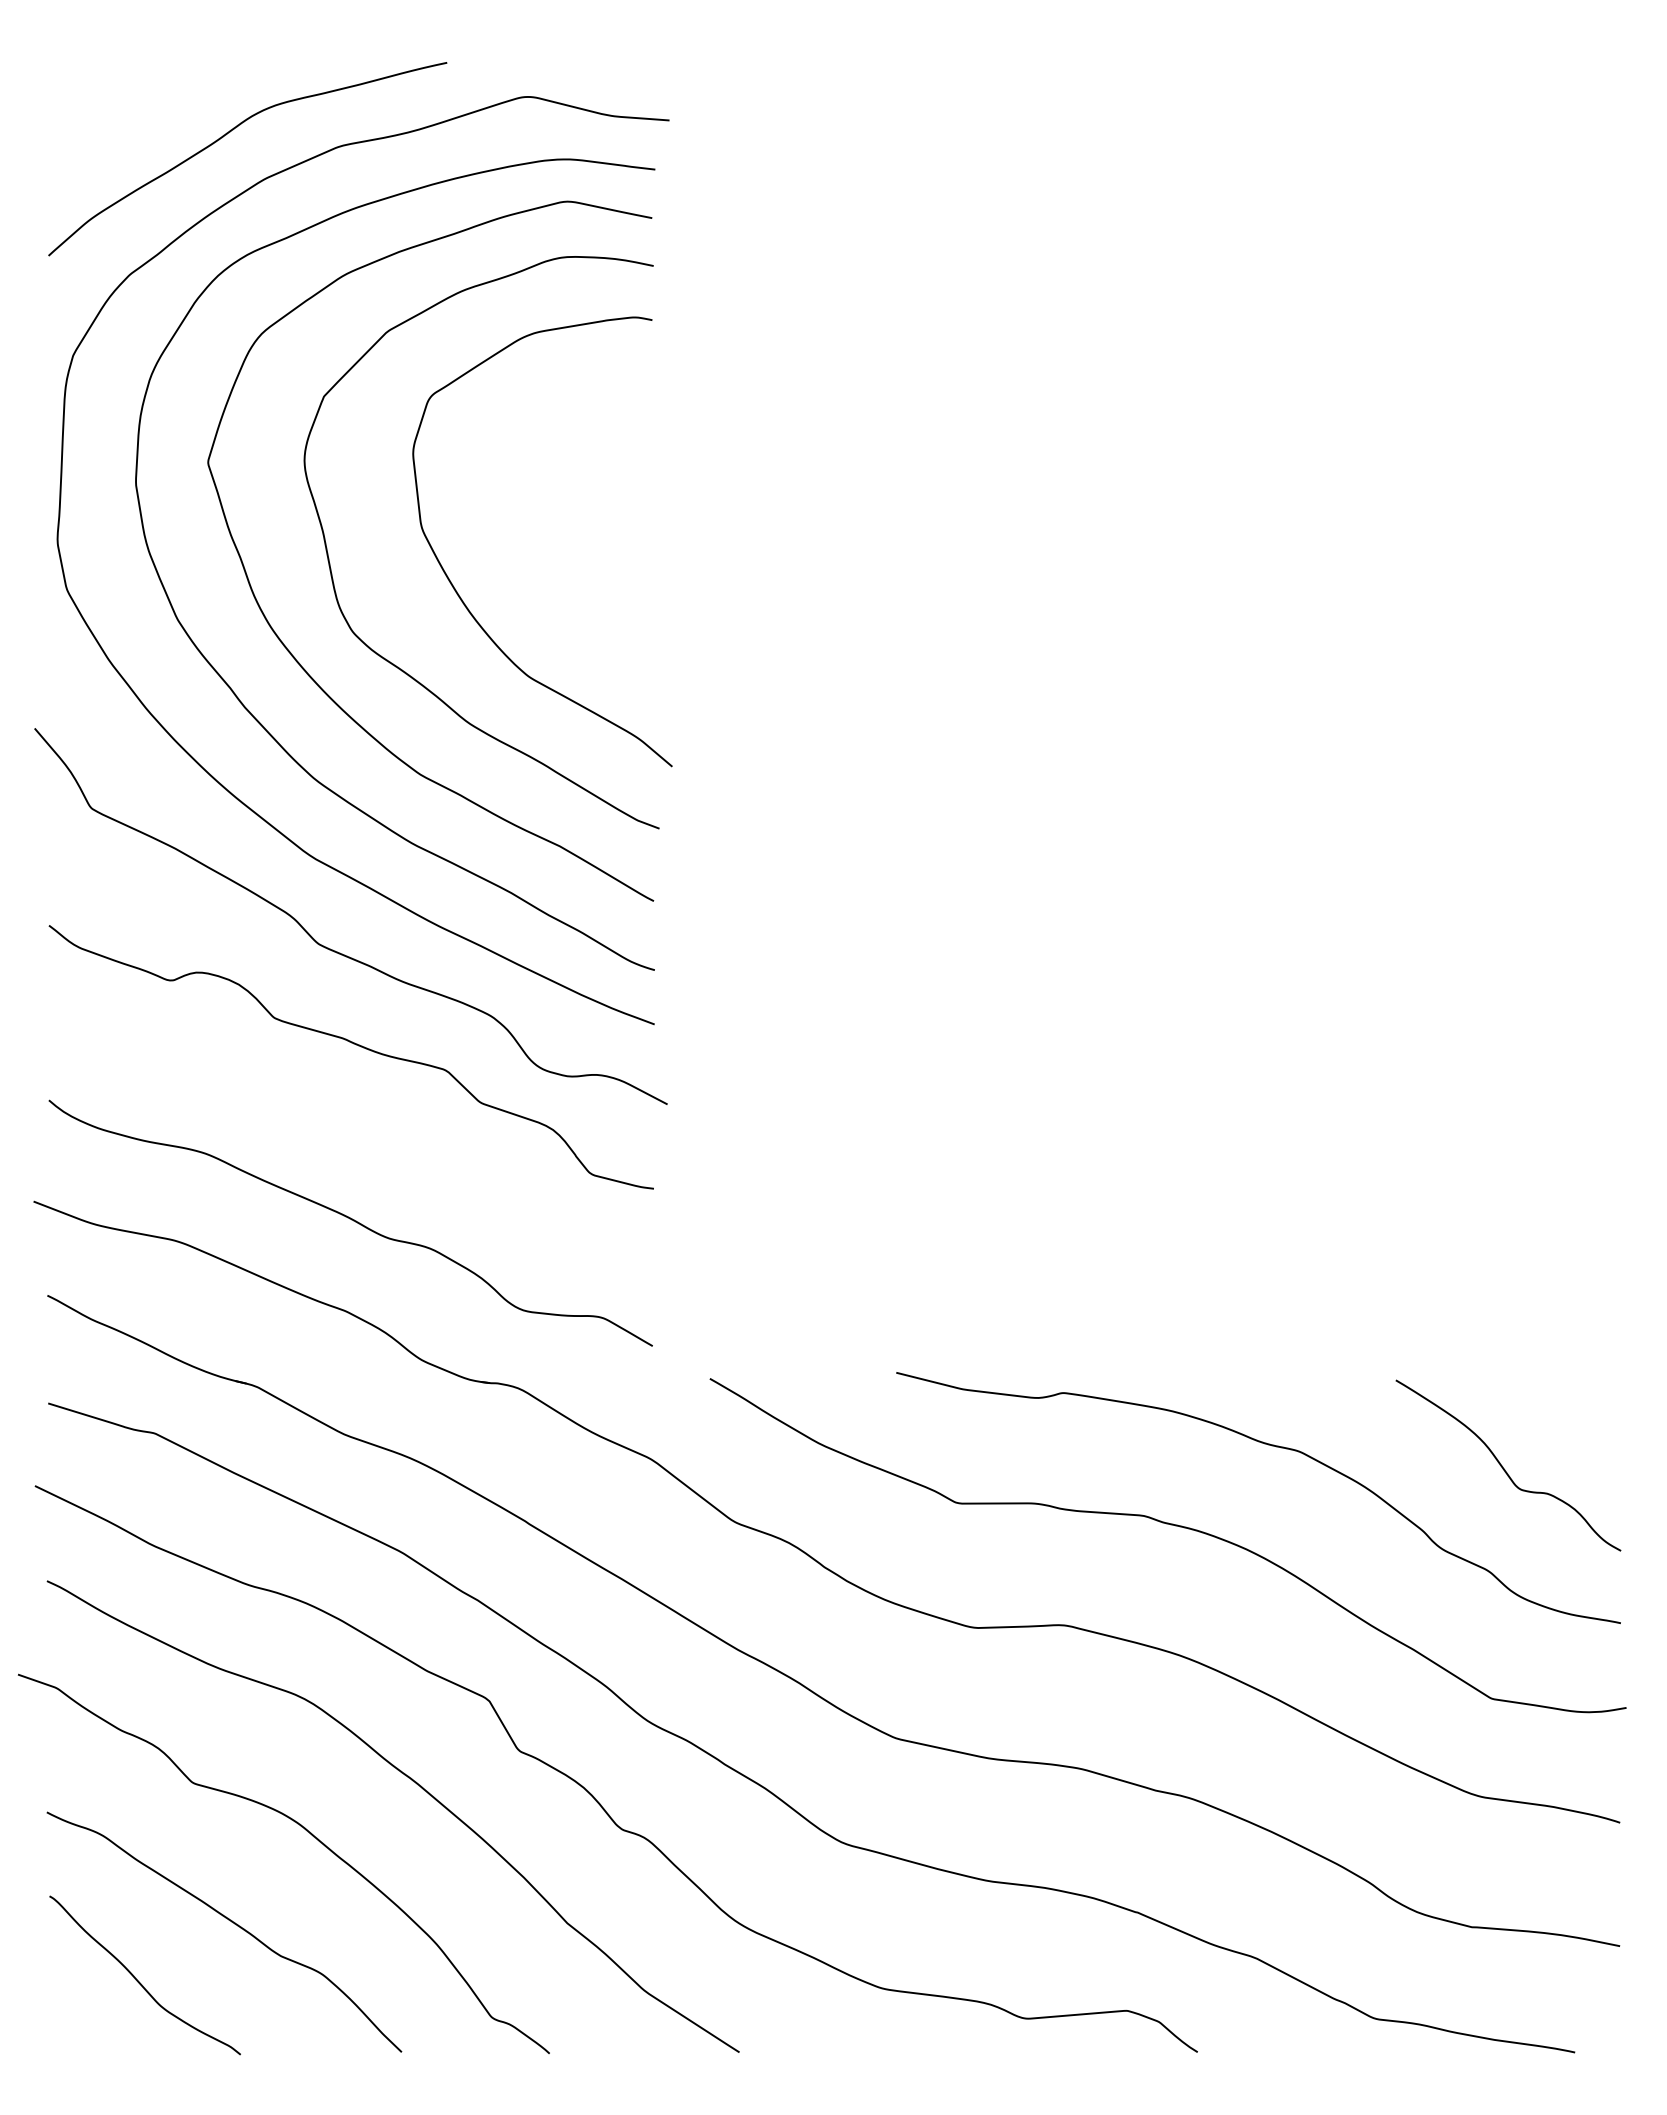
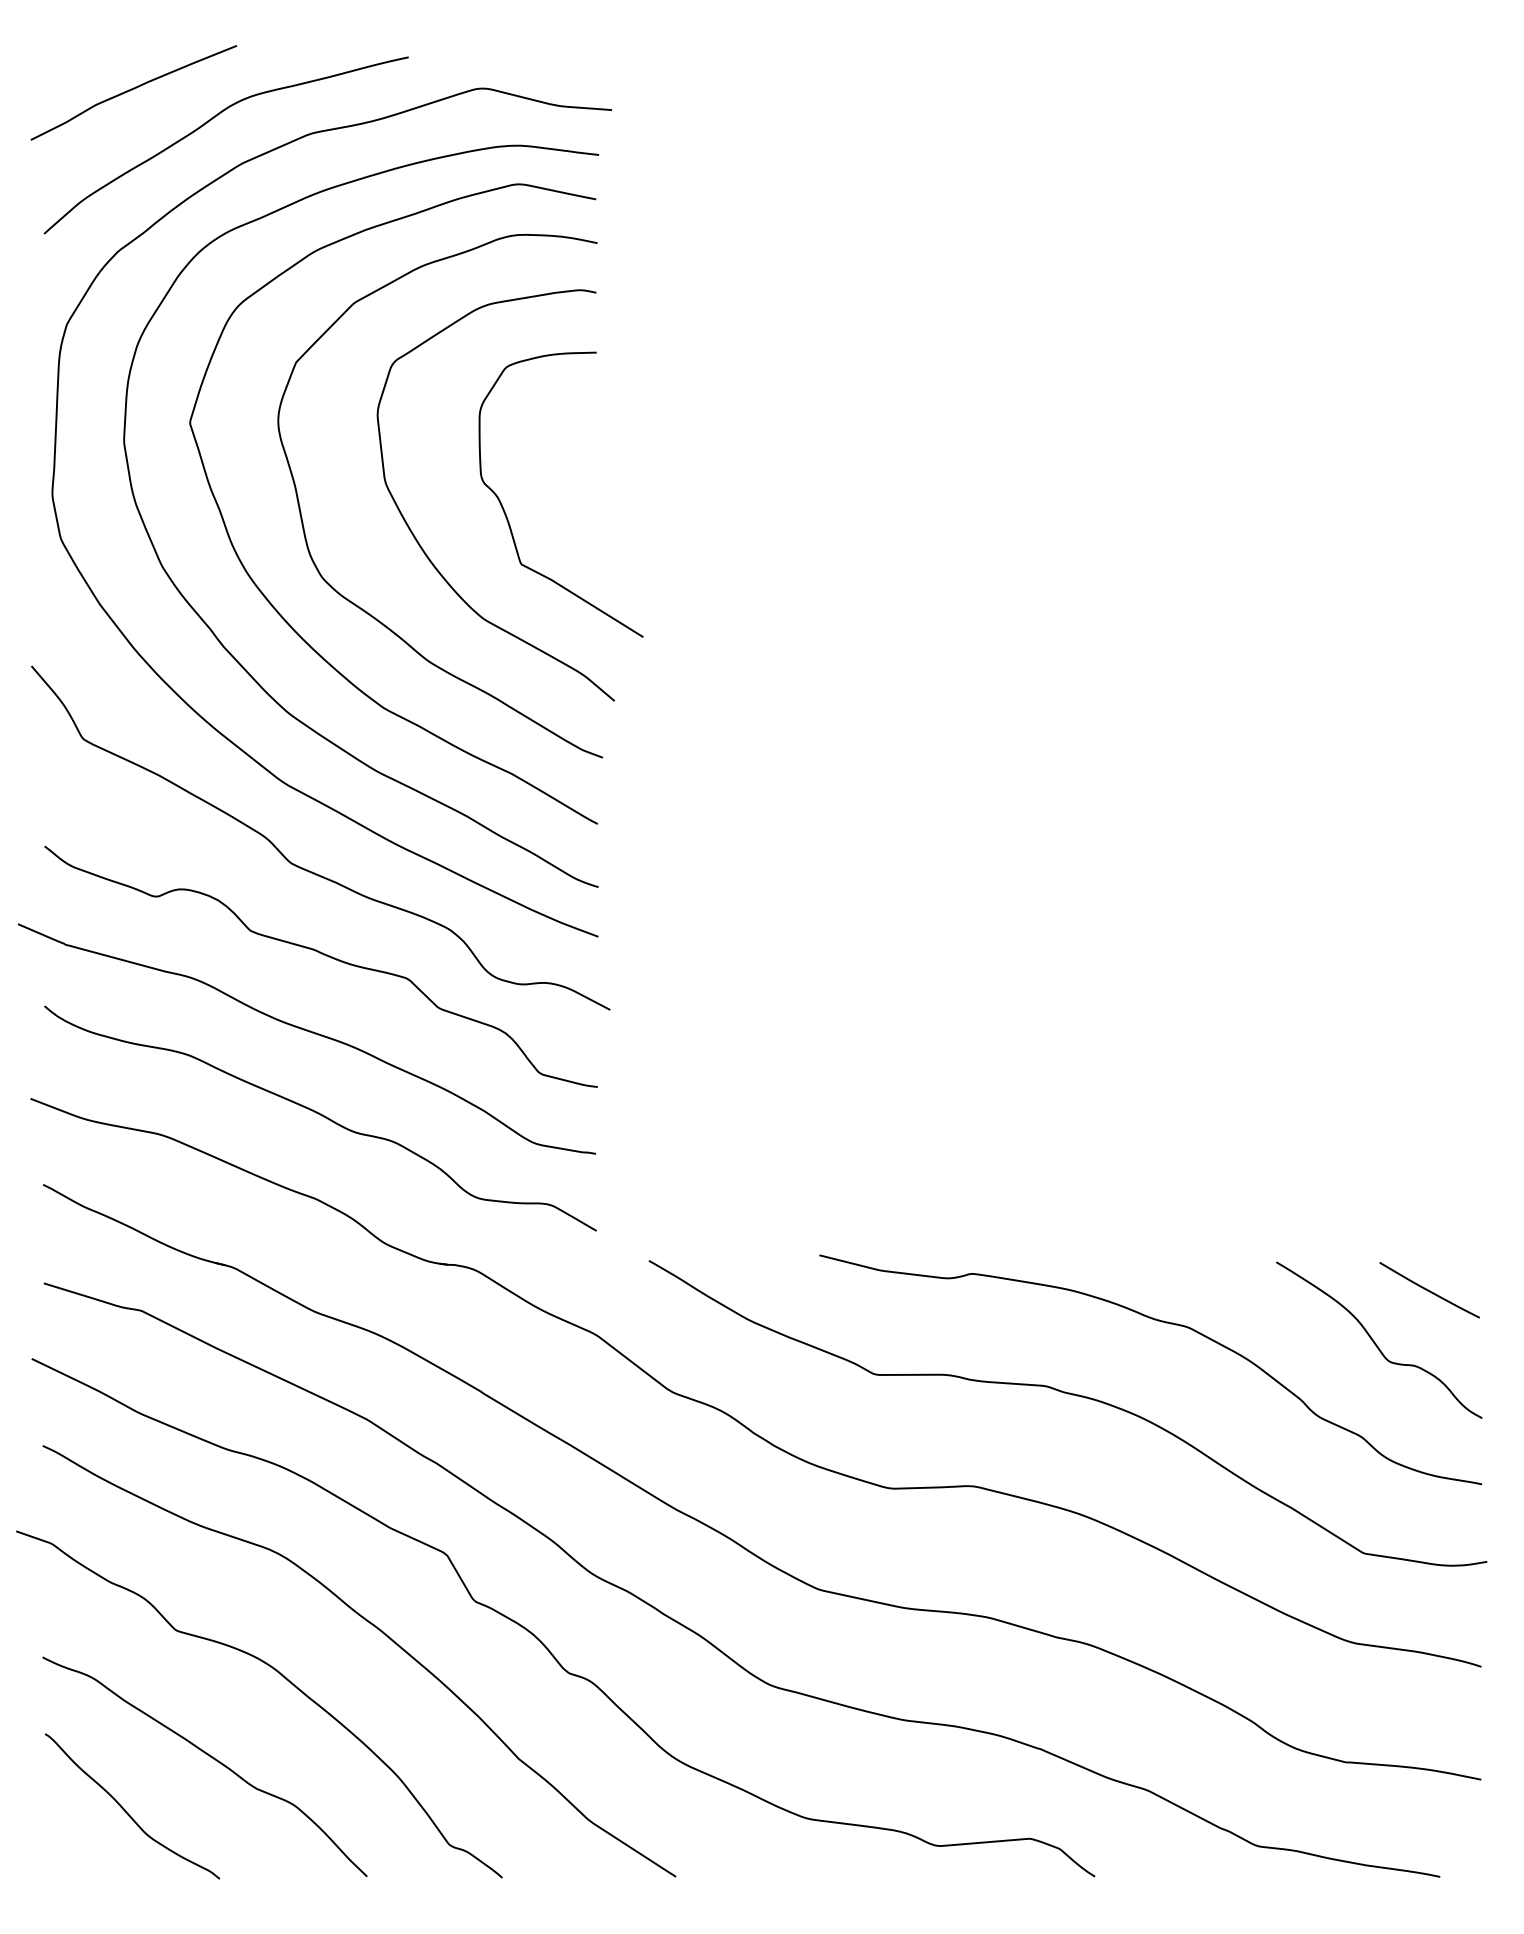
curve: (145, 98) -> (132, 89), added
curve: (553, 560) -> (505, 512), added
curve: (336, 1128) -> (307, 1031), added
curve: (1562, 1410) -> (1428, 1289), added

